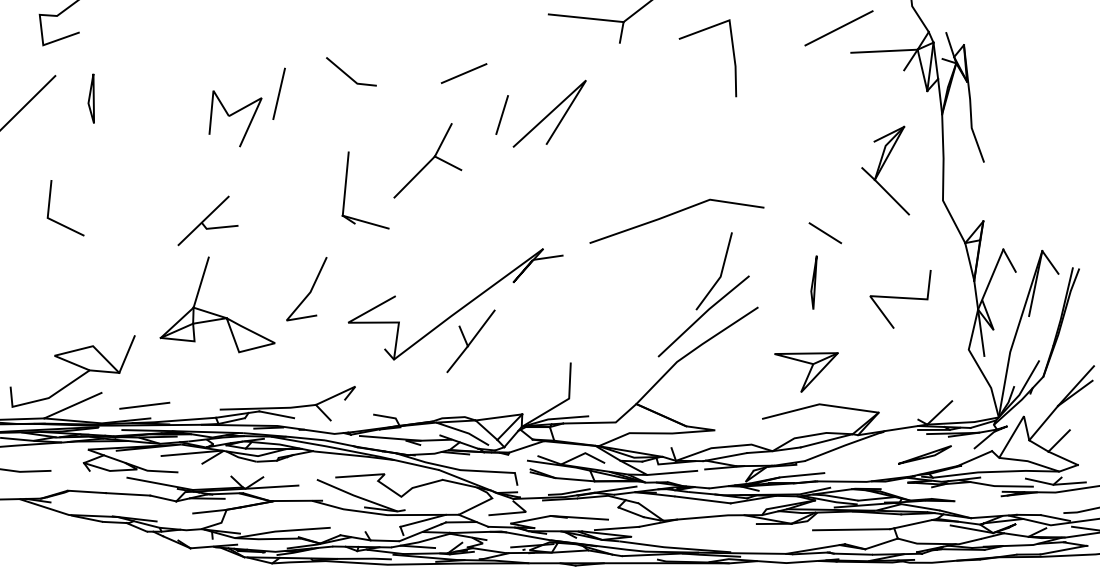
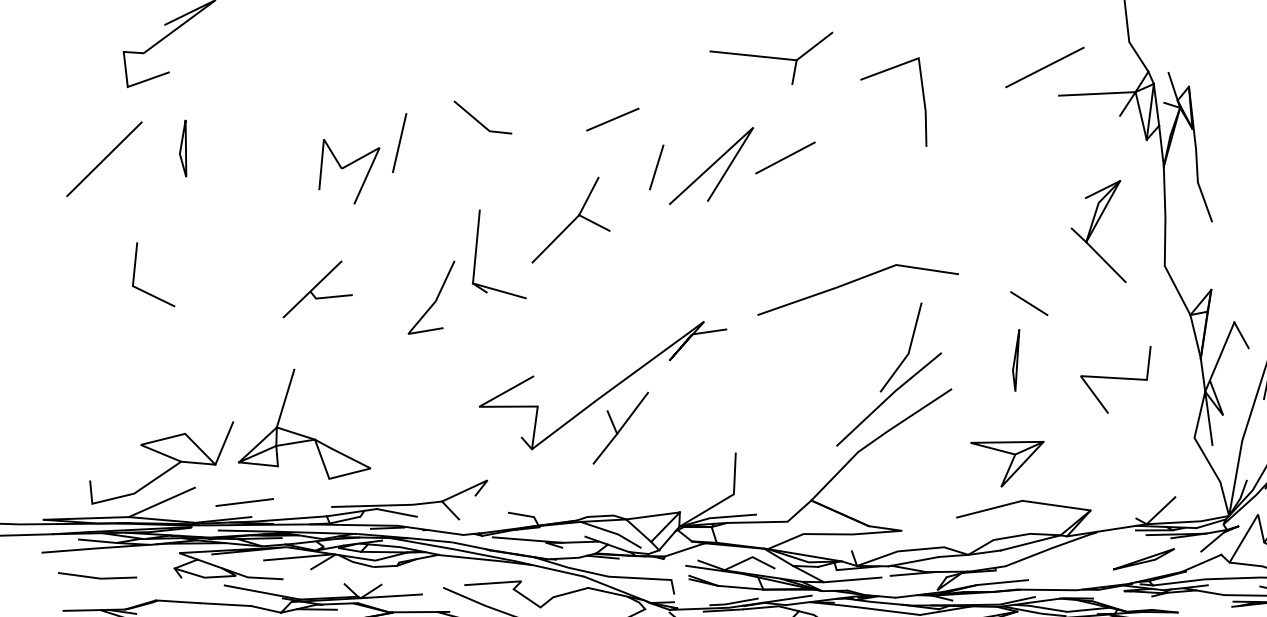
line: (613, 106) -> (785, 157), added
line: (309, 291) -> (434, 300), moved
part: (215, 313) -> (302, 434), moved

